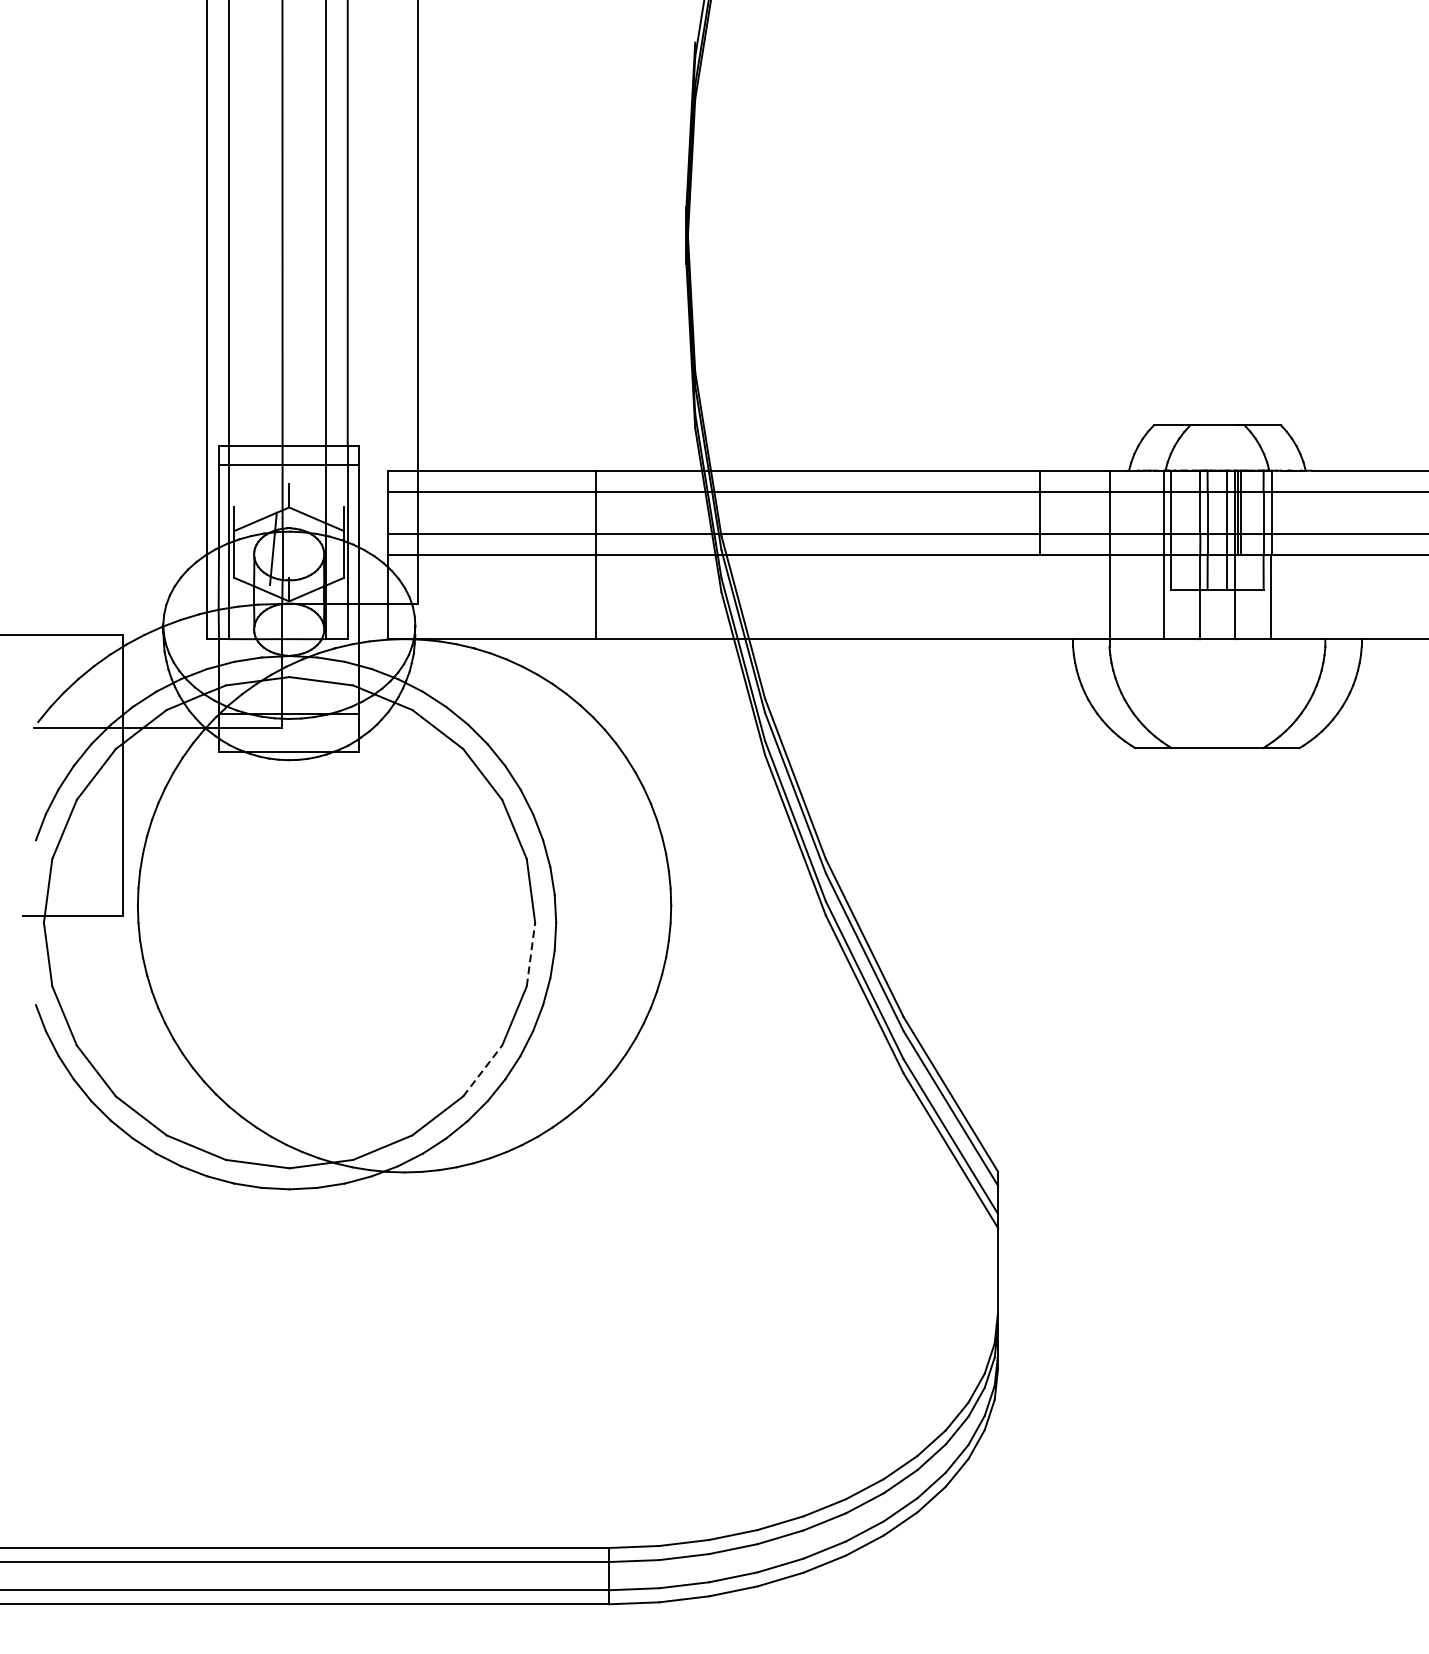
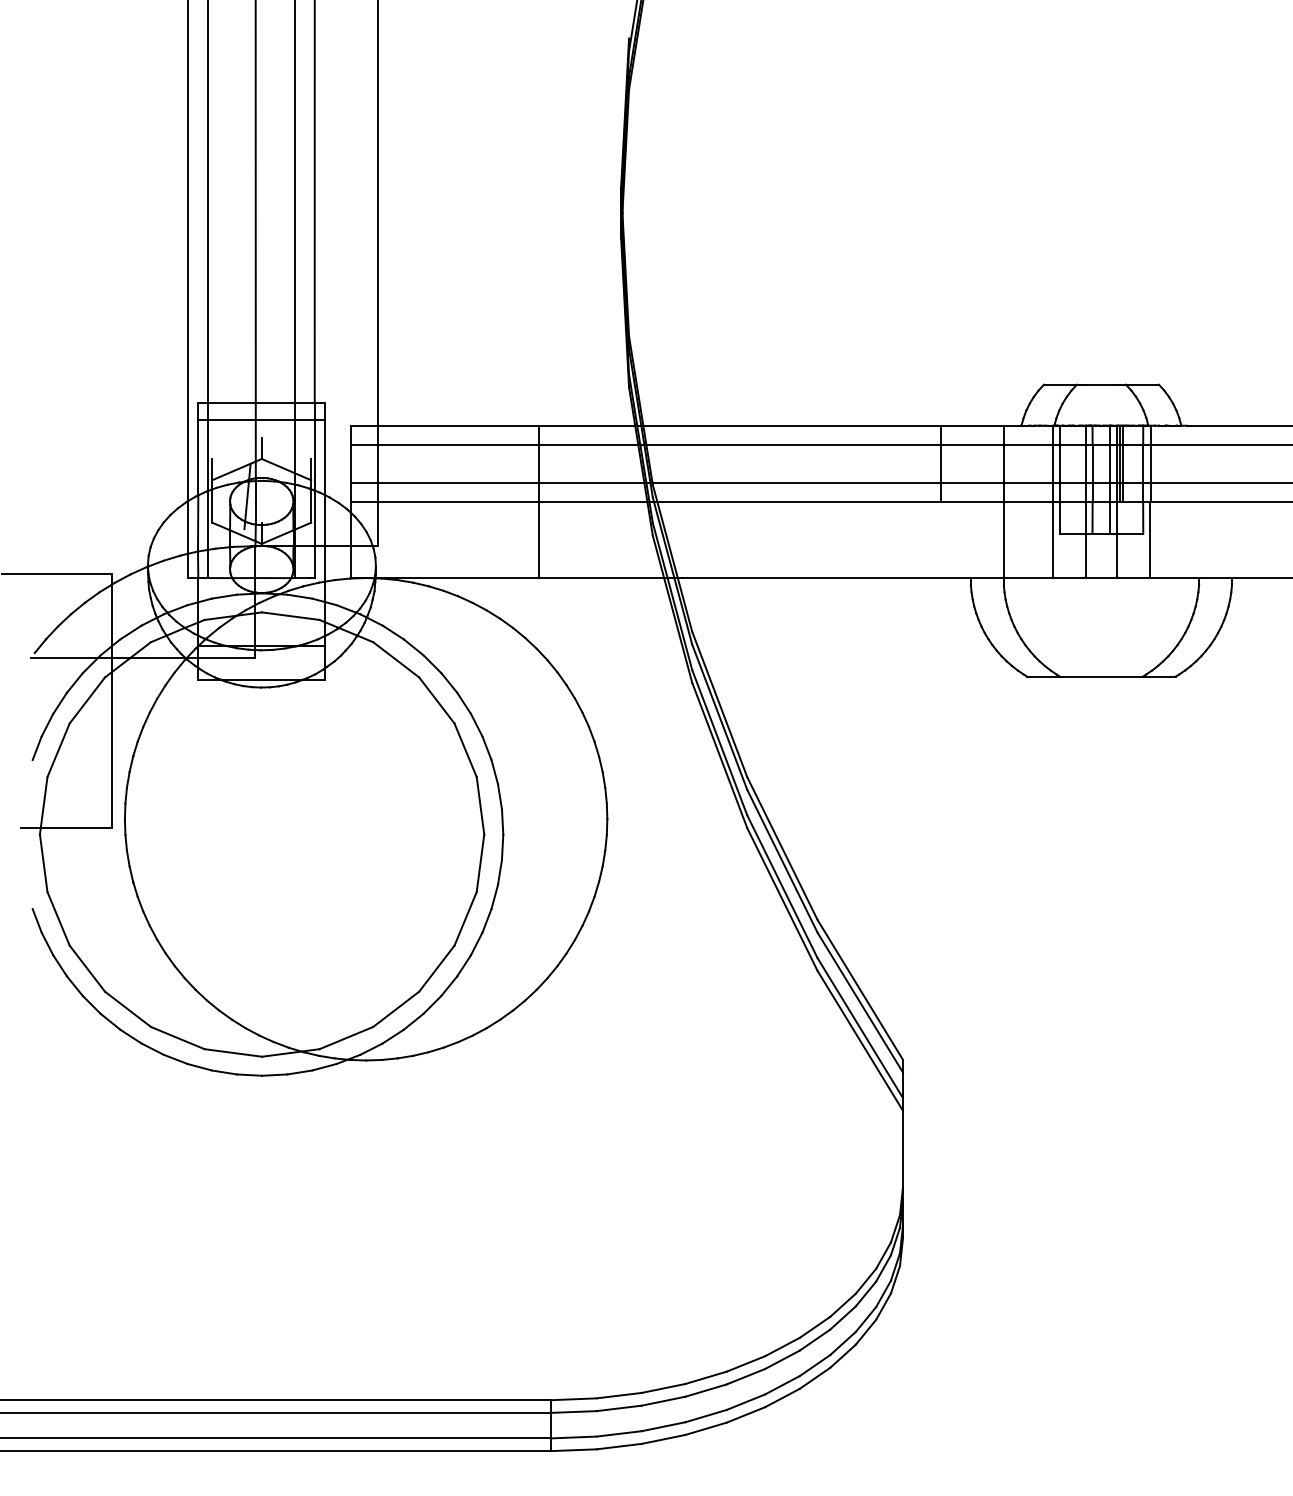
line: (530, 953) -> (480, 862), dashed -> solid
line: (482, 1070) -> (436, 968), dashed -> solid

